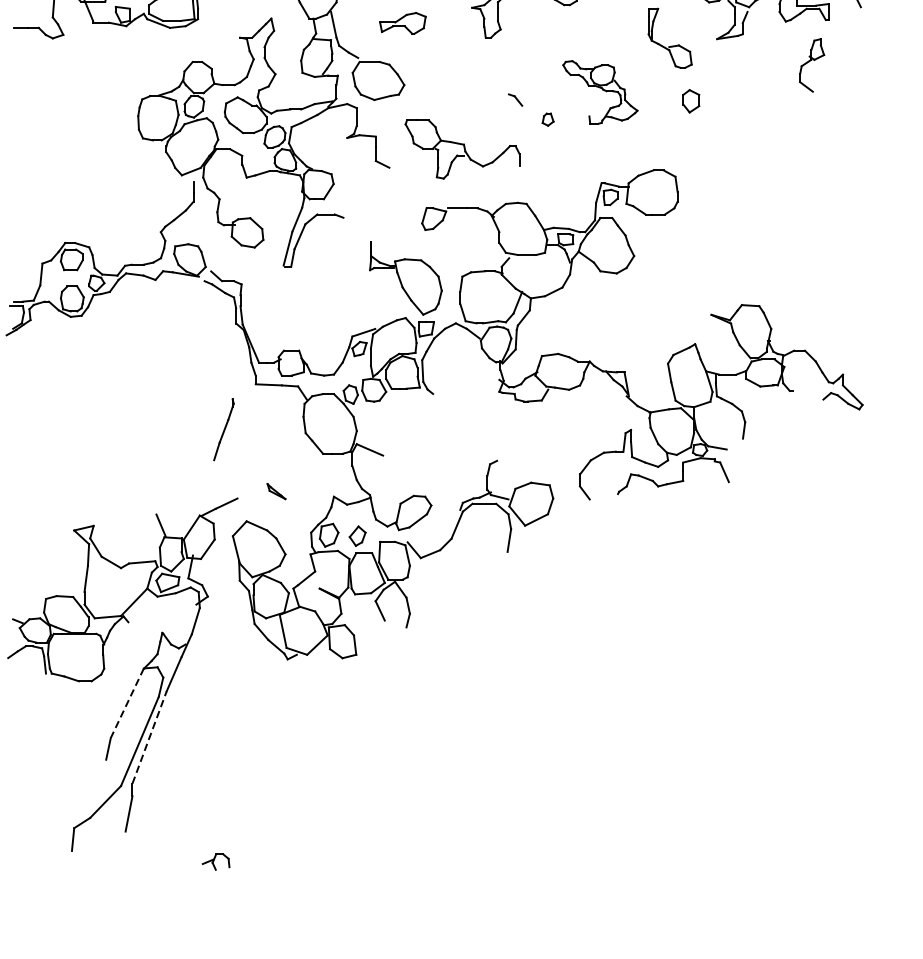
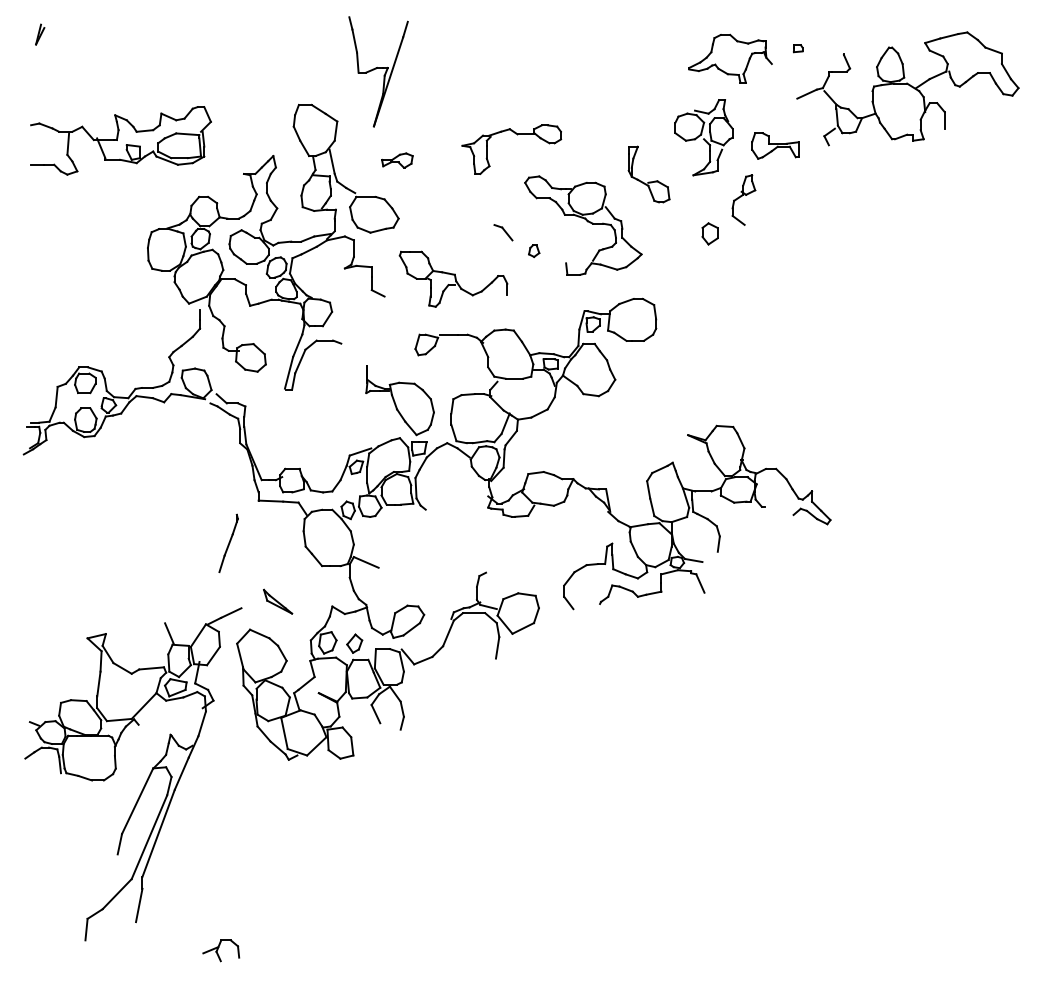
part: (403, 23) -> (397, 160), size x0.71
part: (811, 64) -> (743, 199), moved
part: (600, 92) -> (583, 225), size x1.67
part: (515, 99) -> (503, 232), size x1.43
part: (690, 100) -> (709, 233), moved
part: (276, 491) -> (278, 601), size x1.67
line: (127, 703) -> (137, 801), dashed -> solid
line: (149, 736) -> (158, 832), dashed -> solid
part: (216, 861) -> (221, 950), size x1.43

